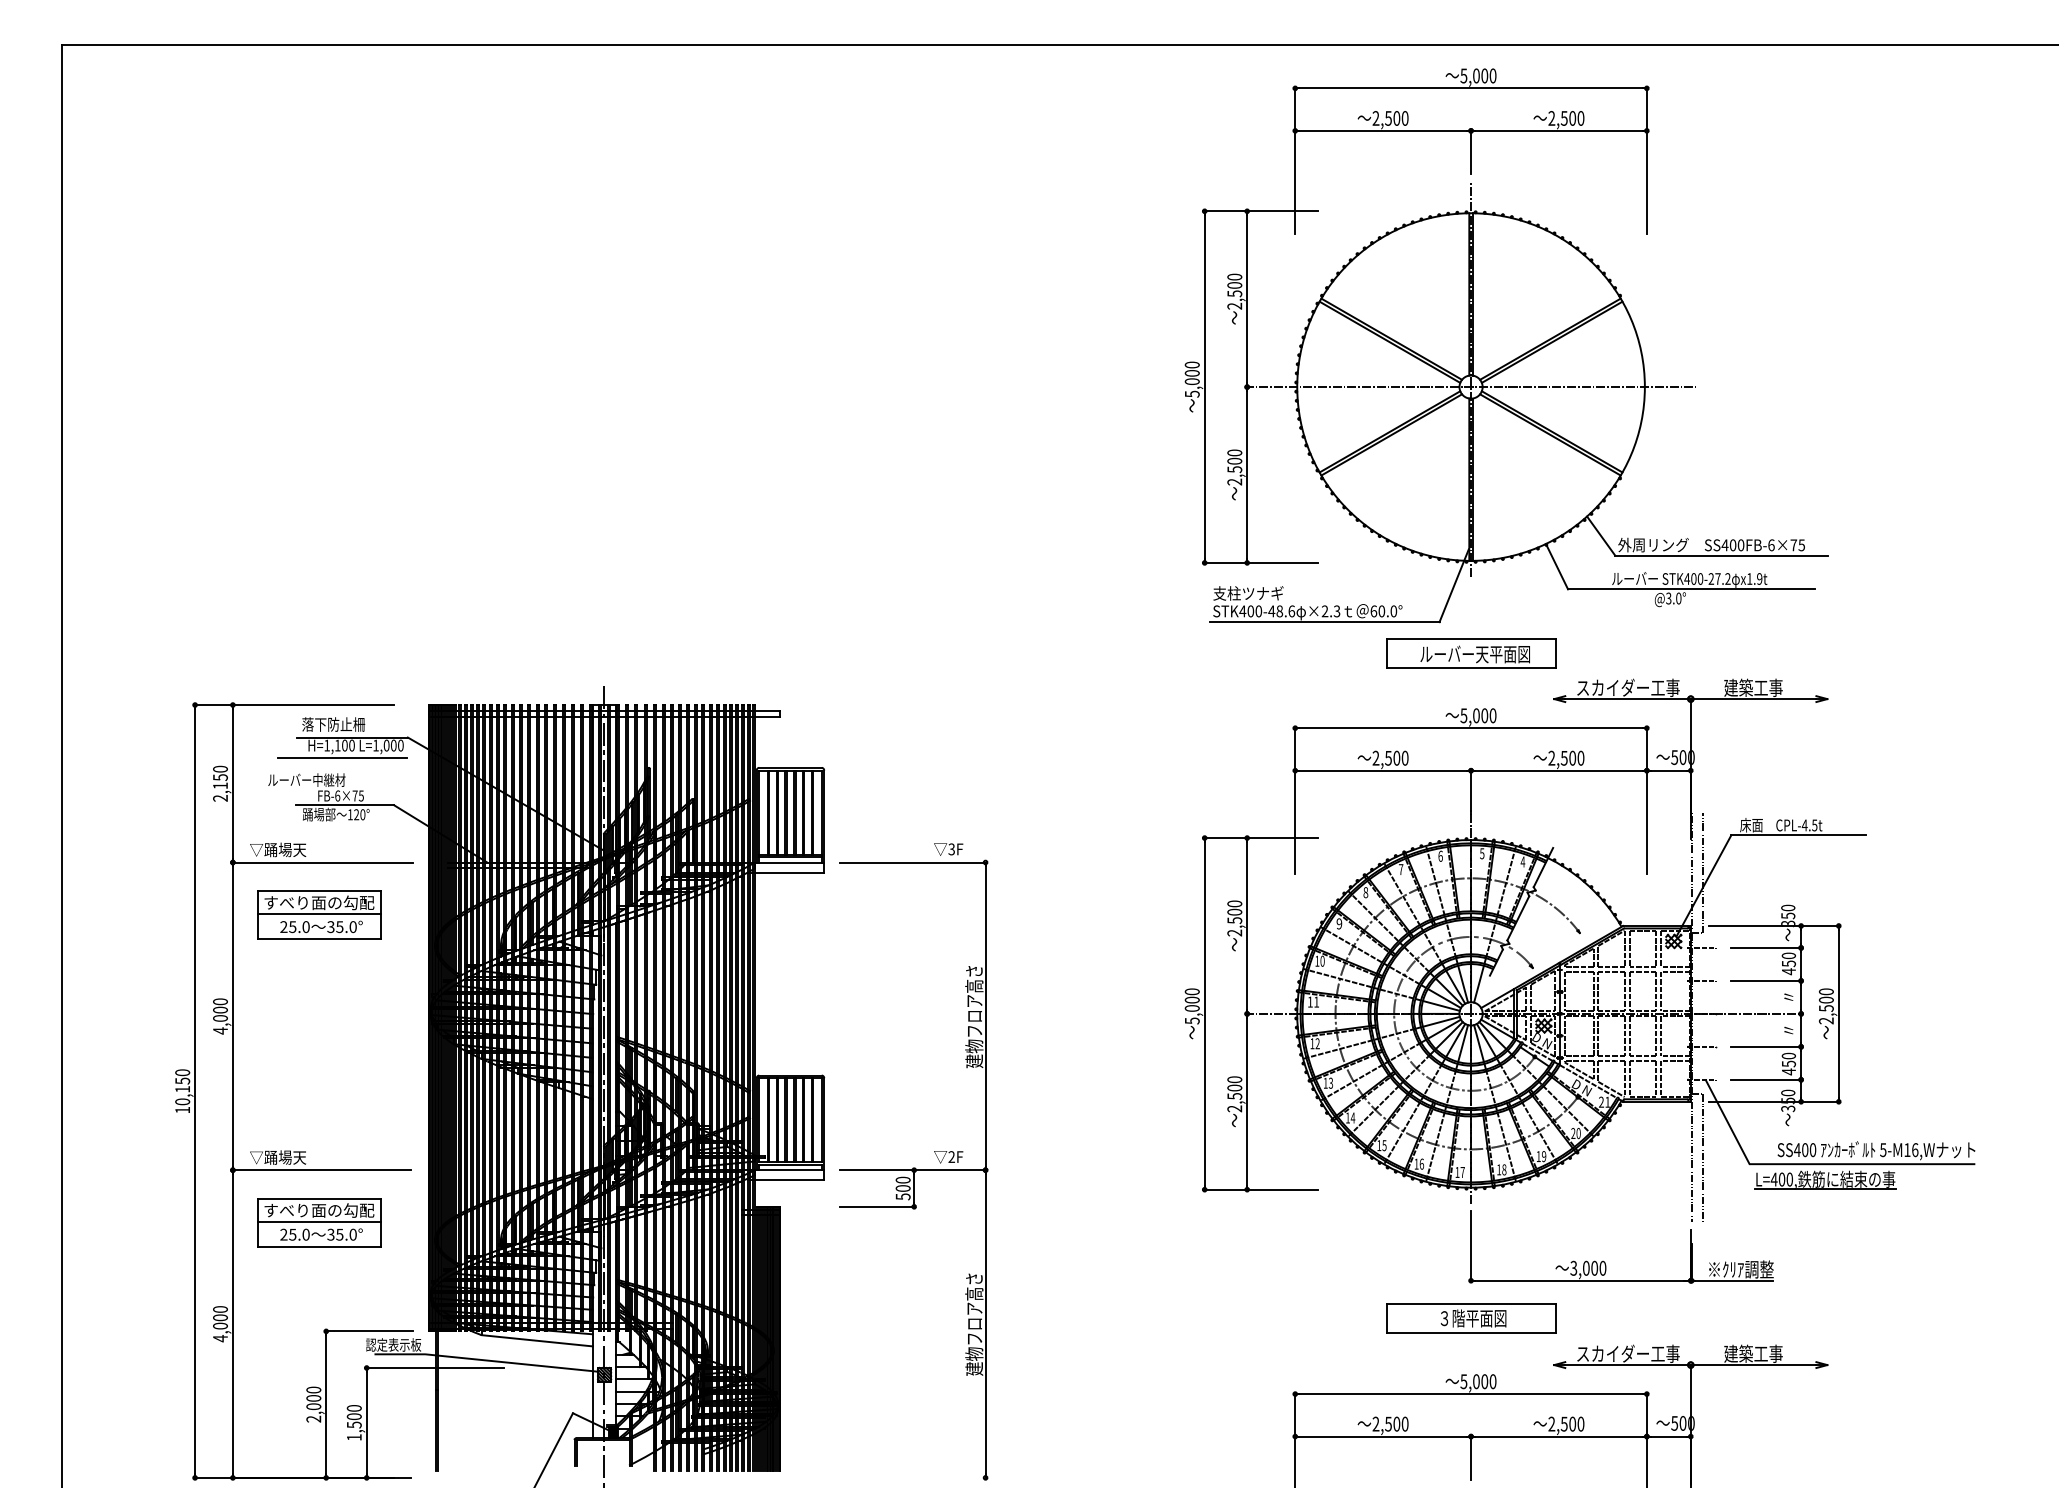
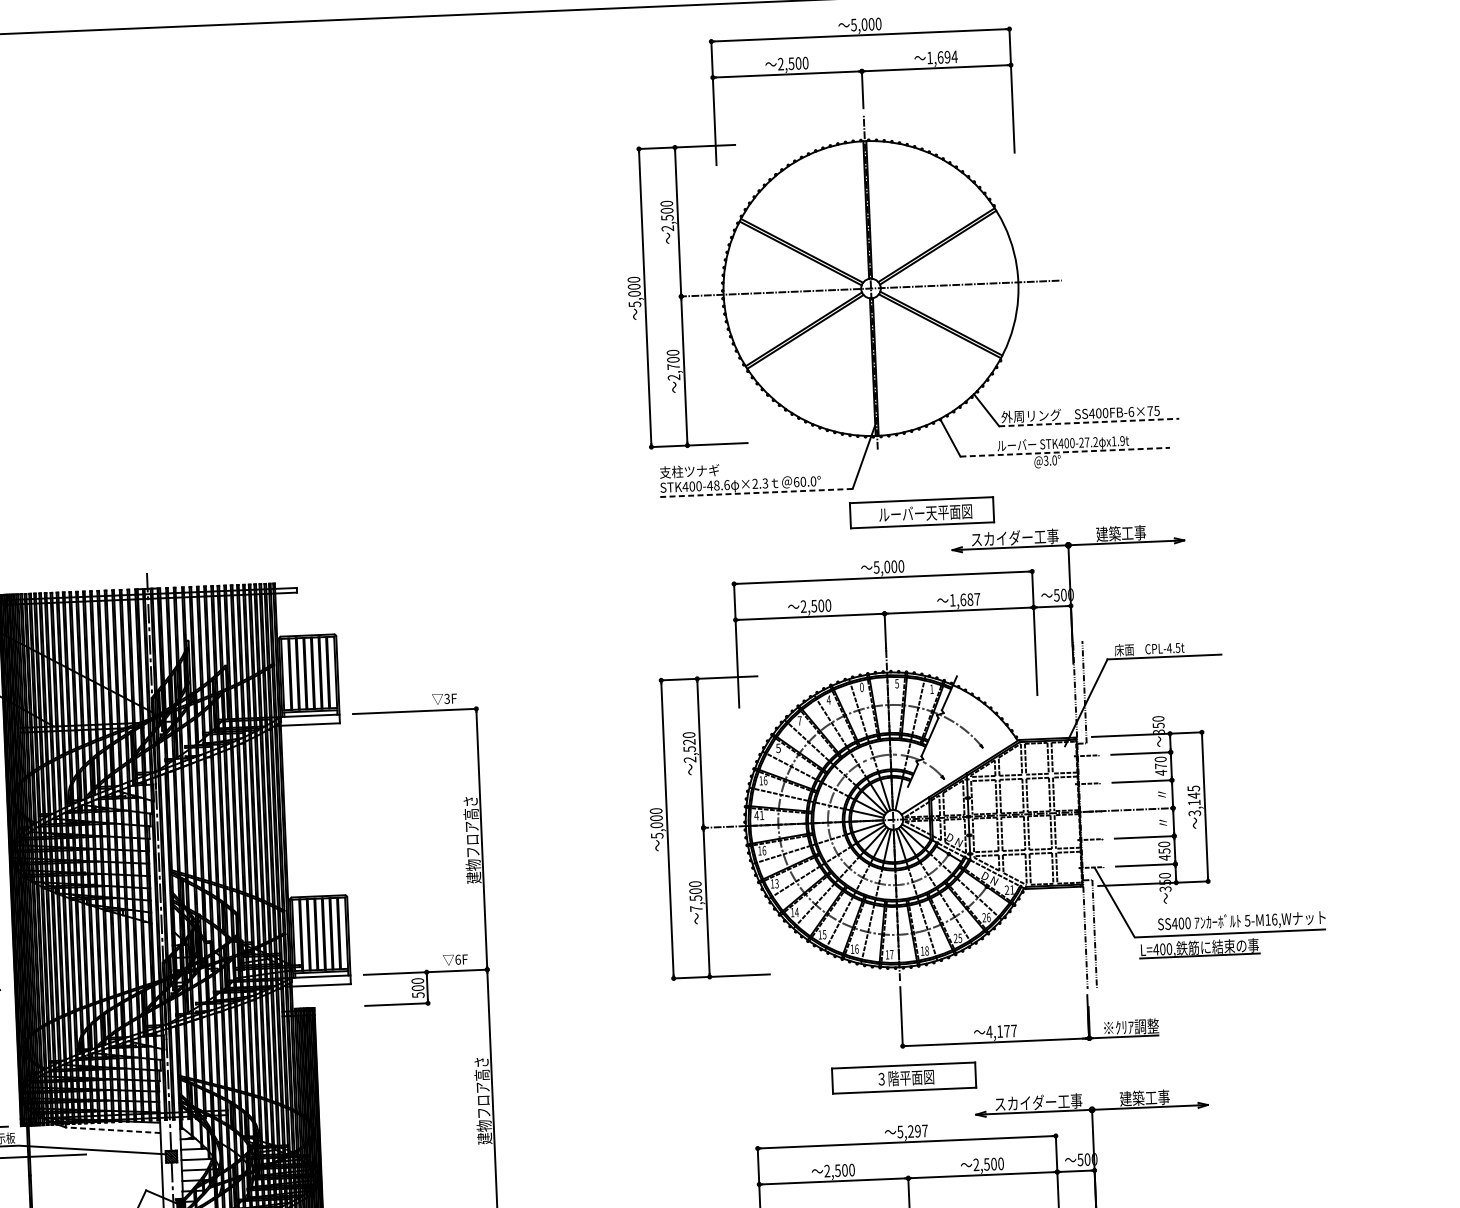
text: (1566, 118) -> (942, 57), 2,500 -> 1,694
text: (1234, 469) -> (673, 366), 2,500 -> 2,700
line: (1721, 555) -> (1089, 422), solid -> dashed
line: (1691, 589) -> (1065, 452), solid -> dashed
line: (1324, 622) -> (755, 493), solid -> dashed
part: (1471, 653) -> (922, 512), moved
text: (1566, 757) -> (965, 599), 2,500 -> 1,687
text: (1440, 855) -> (861, 686), 6 -> 0
text: (1522, 861) -> (931, 688), 4 -> 1
text: (1400, 869) -> (828, 700), 7 -> 4
text: (1365, 892) -> (799, 720), 8 -> 7
text: (1234, 911) -> (689, 741), 2,500 -> 2,520
text: (1339, 923) -> (778, 747), 9 -> 5
hatch: (1673, 941) -> (1062, 751), removed
text: (1322, 960) -> (765, 779), 10 -> 16
text: (1788, 963) -> (1160, 765), 450 -> 470
text: (1310, 1001) -> (756, 815), 11 -> 41
text: (1825, 1006) -> (1193, 801), 2,500 -> 3,145
hatch: (1543, 1025) -> (955, 827), removed
text: (1317, 1043) -> (764, 850), 12 -> 16
text: (1234, 1108) -> (696, 908), 2,500 -> 7,500
text: (1578, 1133) -> (988, 917), 20 -> 26
text: (1541, 1156) -> (958, 938), 19 -> 25
text: (951, 1157) -> (457, 960), 2F -> 6F
text: (1588, 1267) -> (1001, 1030), 3,000 -> 4,177
line: (537, 1340) -> (113, 1129), solid -> dashed
text: (1484, 1381) -> (917, 1131), 5,000 -> 5,297

